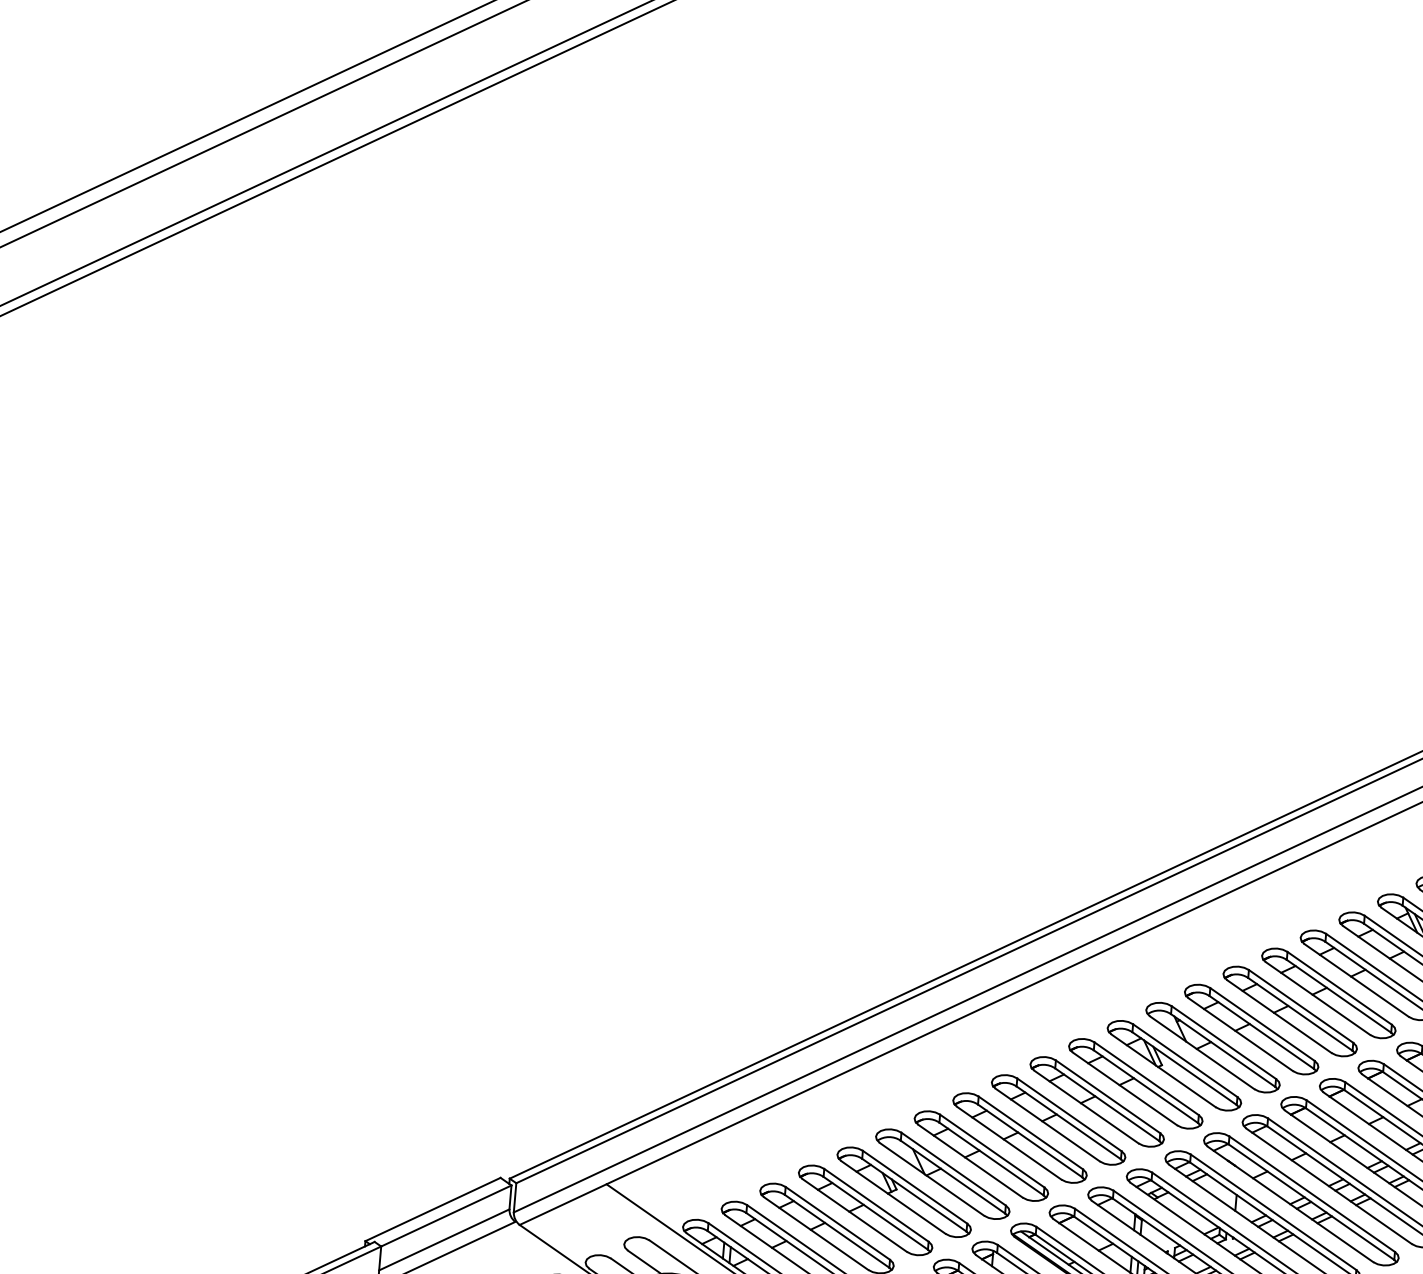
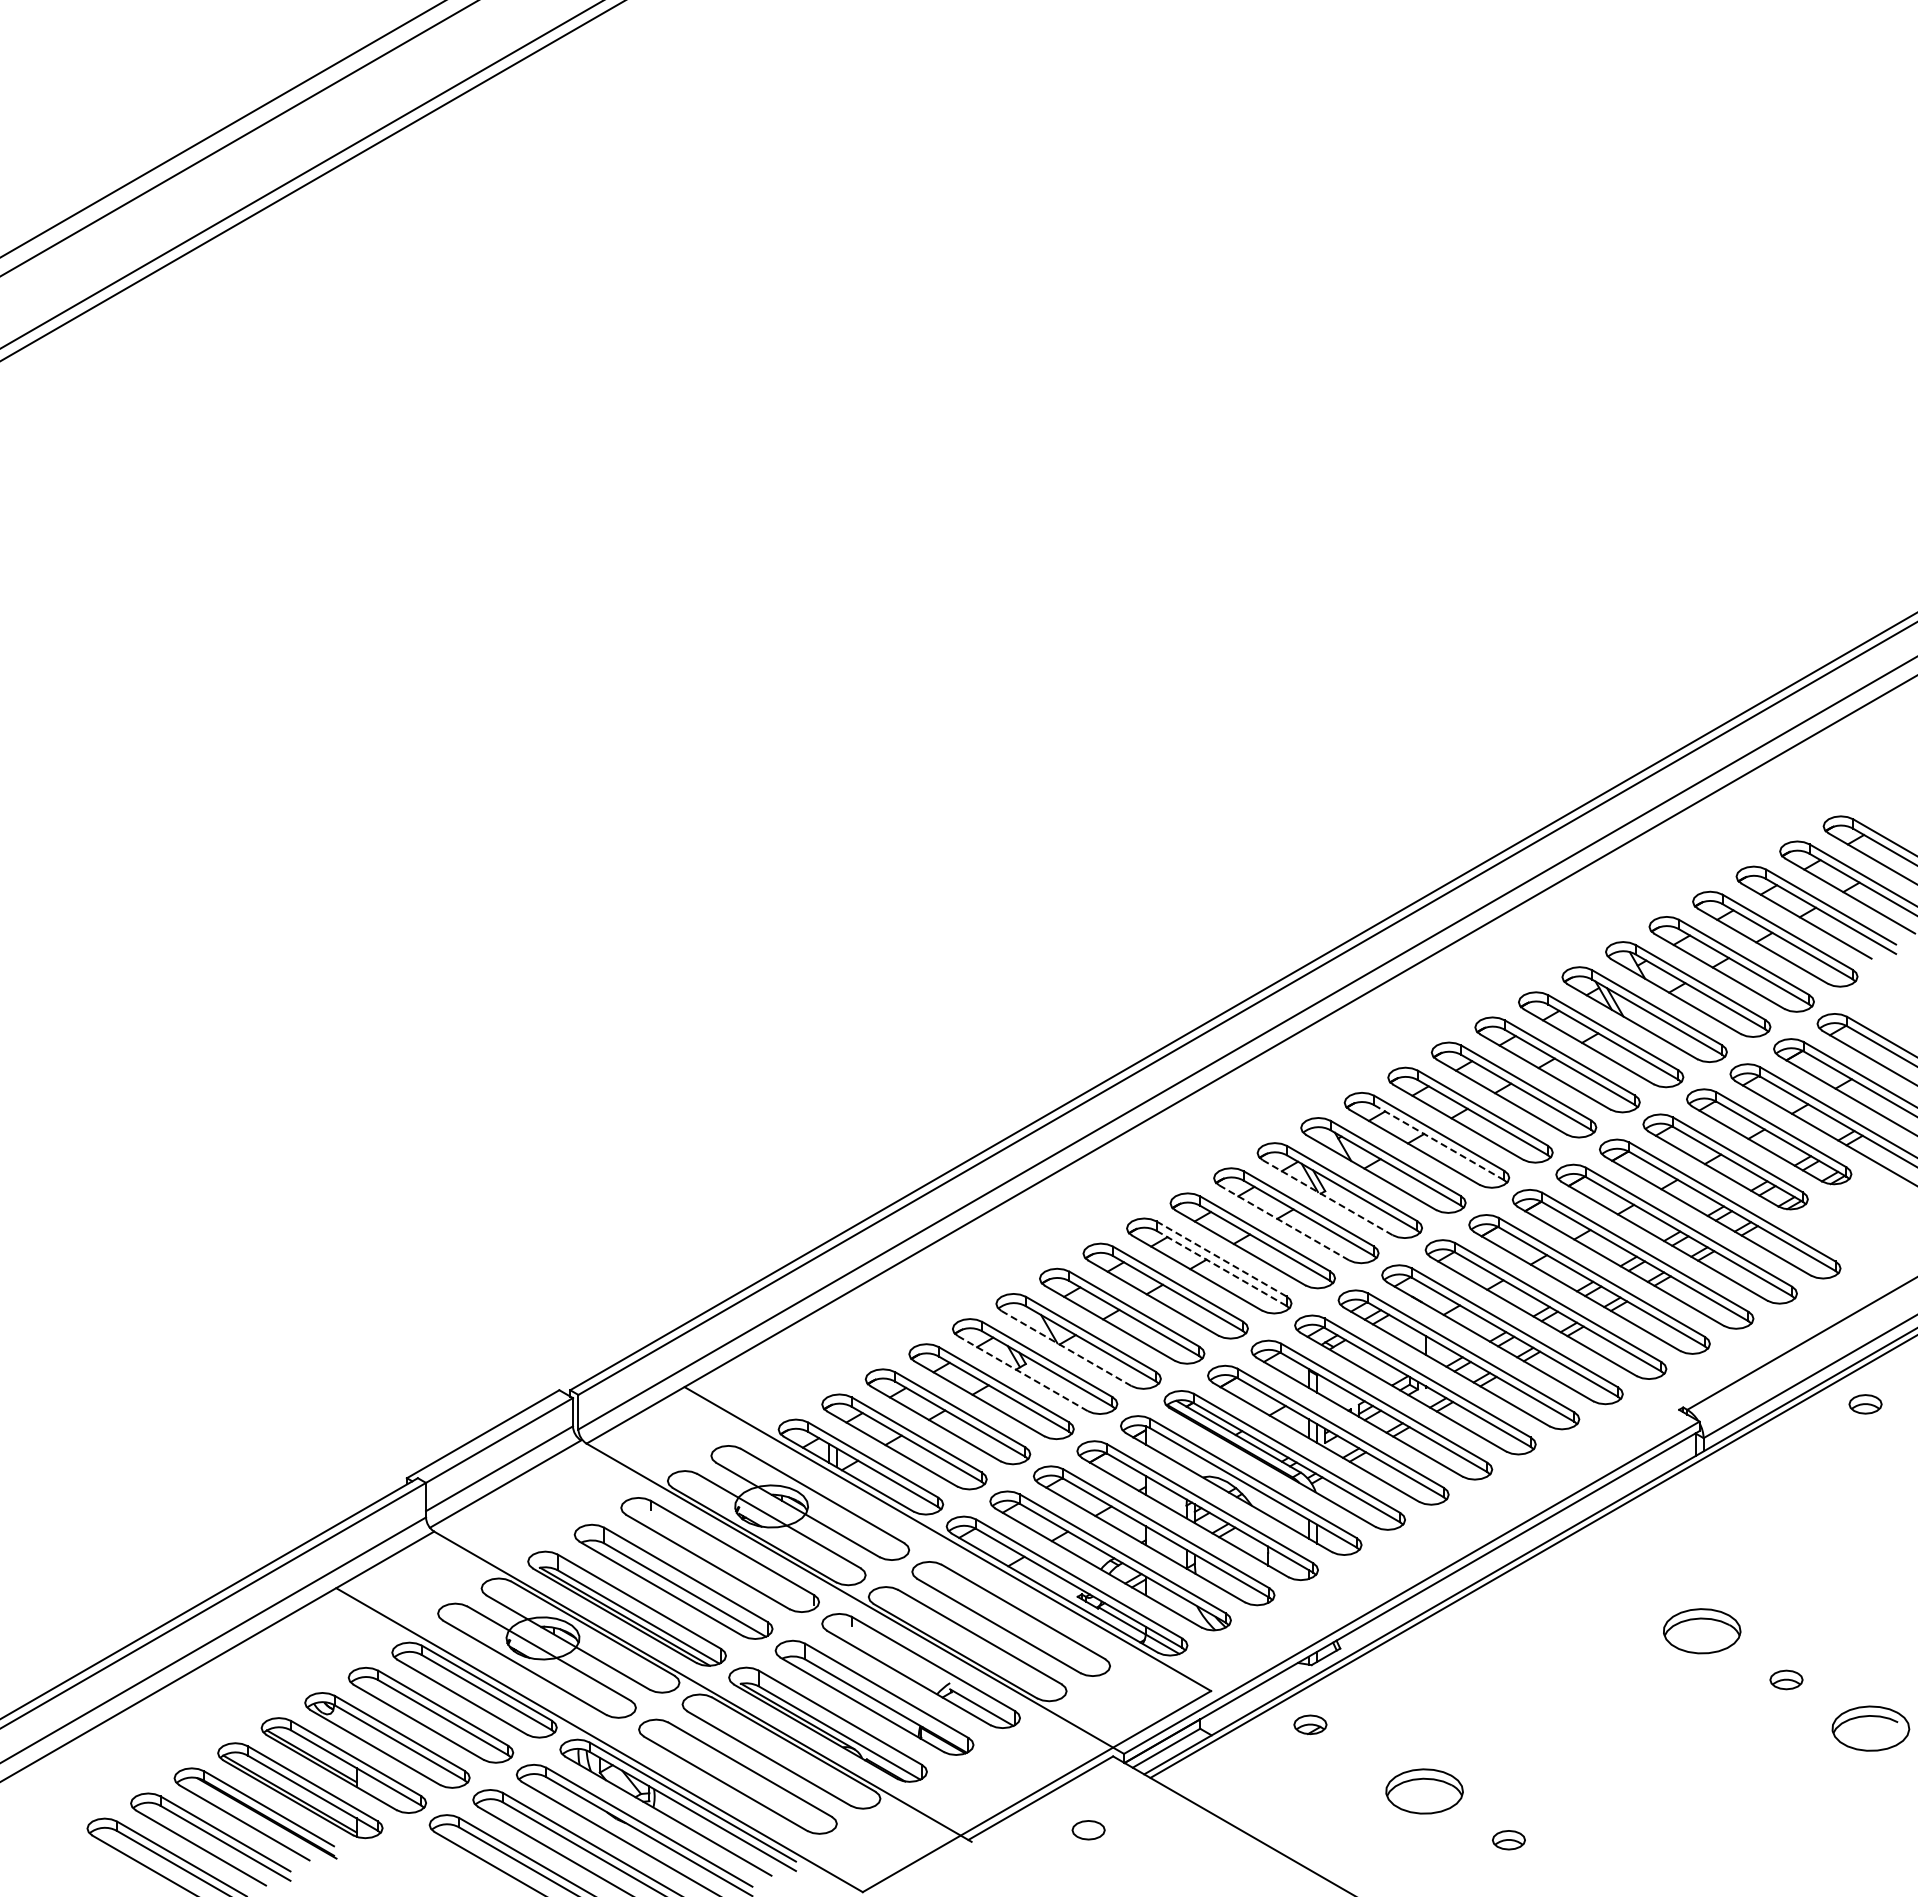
line: (1262, 1032) -> (1439, 1142), solid -> dashed
line: (1164, 1070) -> (1328, 1197), solid -> dashed
line: (1125, 1089) -> (1284, 1223), solid -> dashed
line: (1069, 1114) -> (1221, 1258), solid -> dashed
line: (1068, 1122) -> (1221, 1268), solid -> dashed
line: (932, 1179) -> (1066, 1348), solid -> dashed
line: (893, 1197) -> (1023, 1373), solid -> dashed

